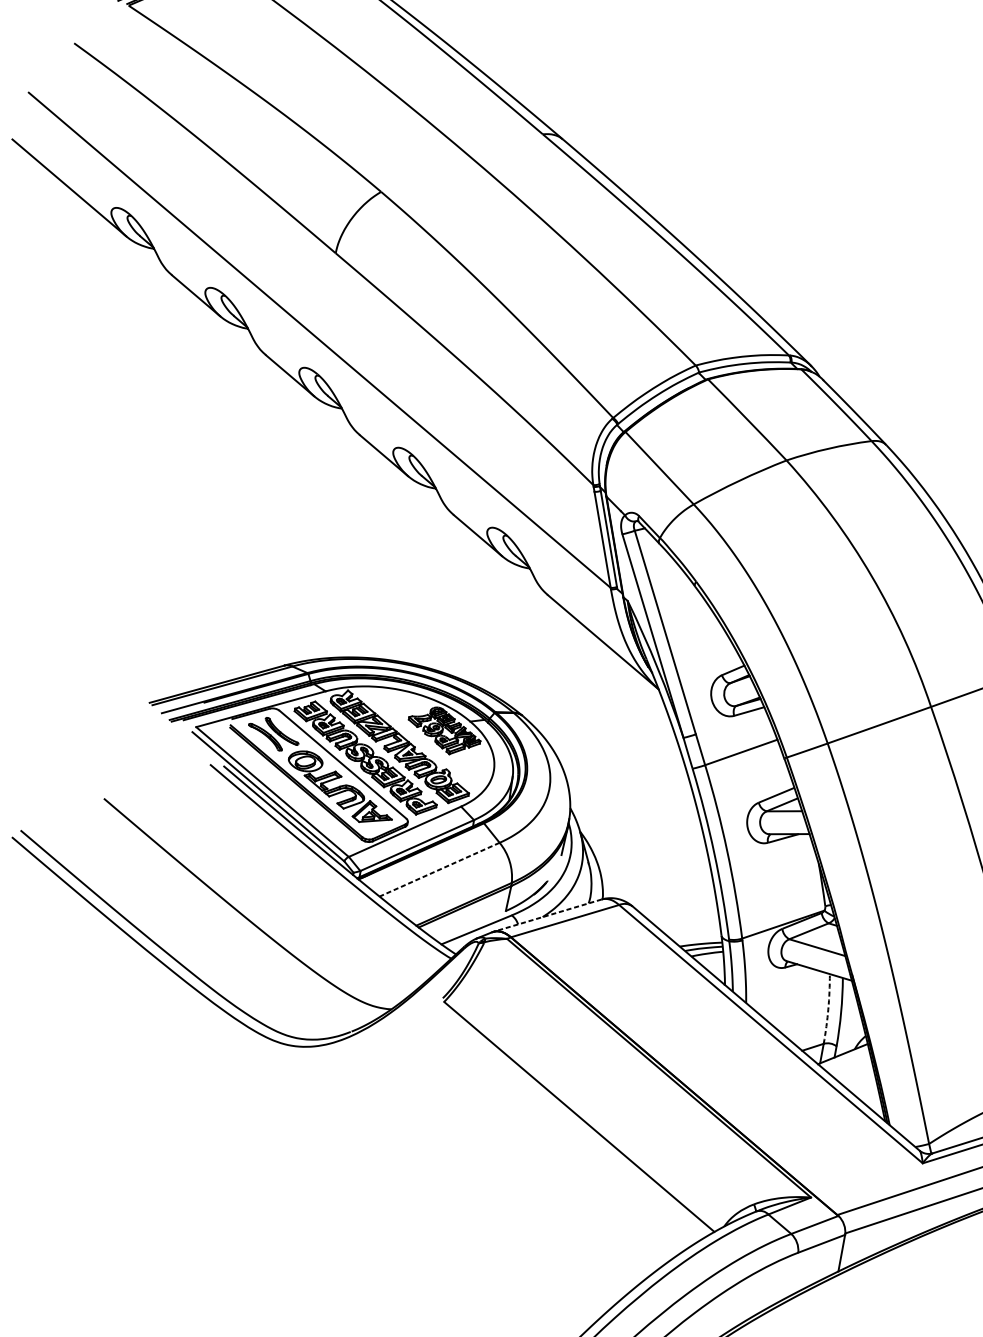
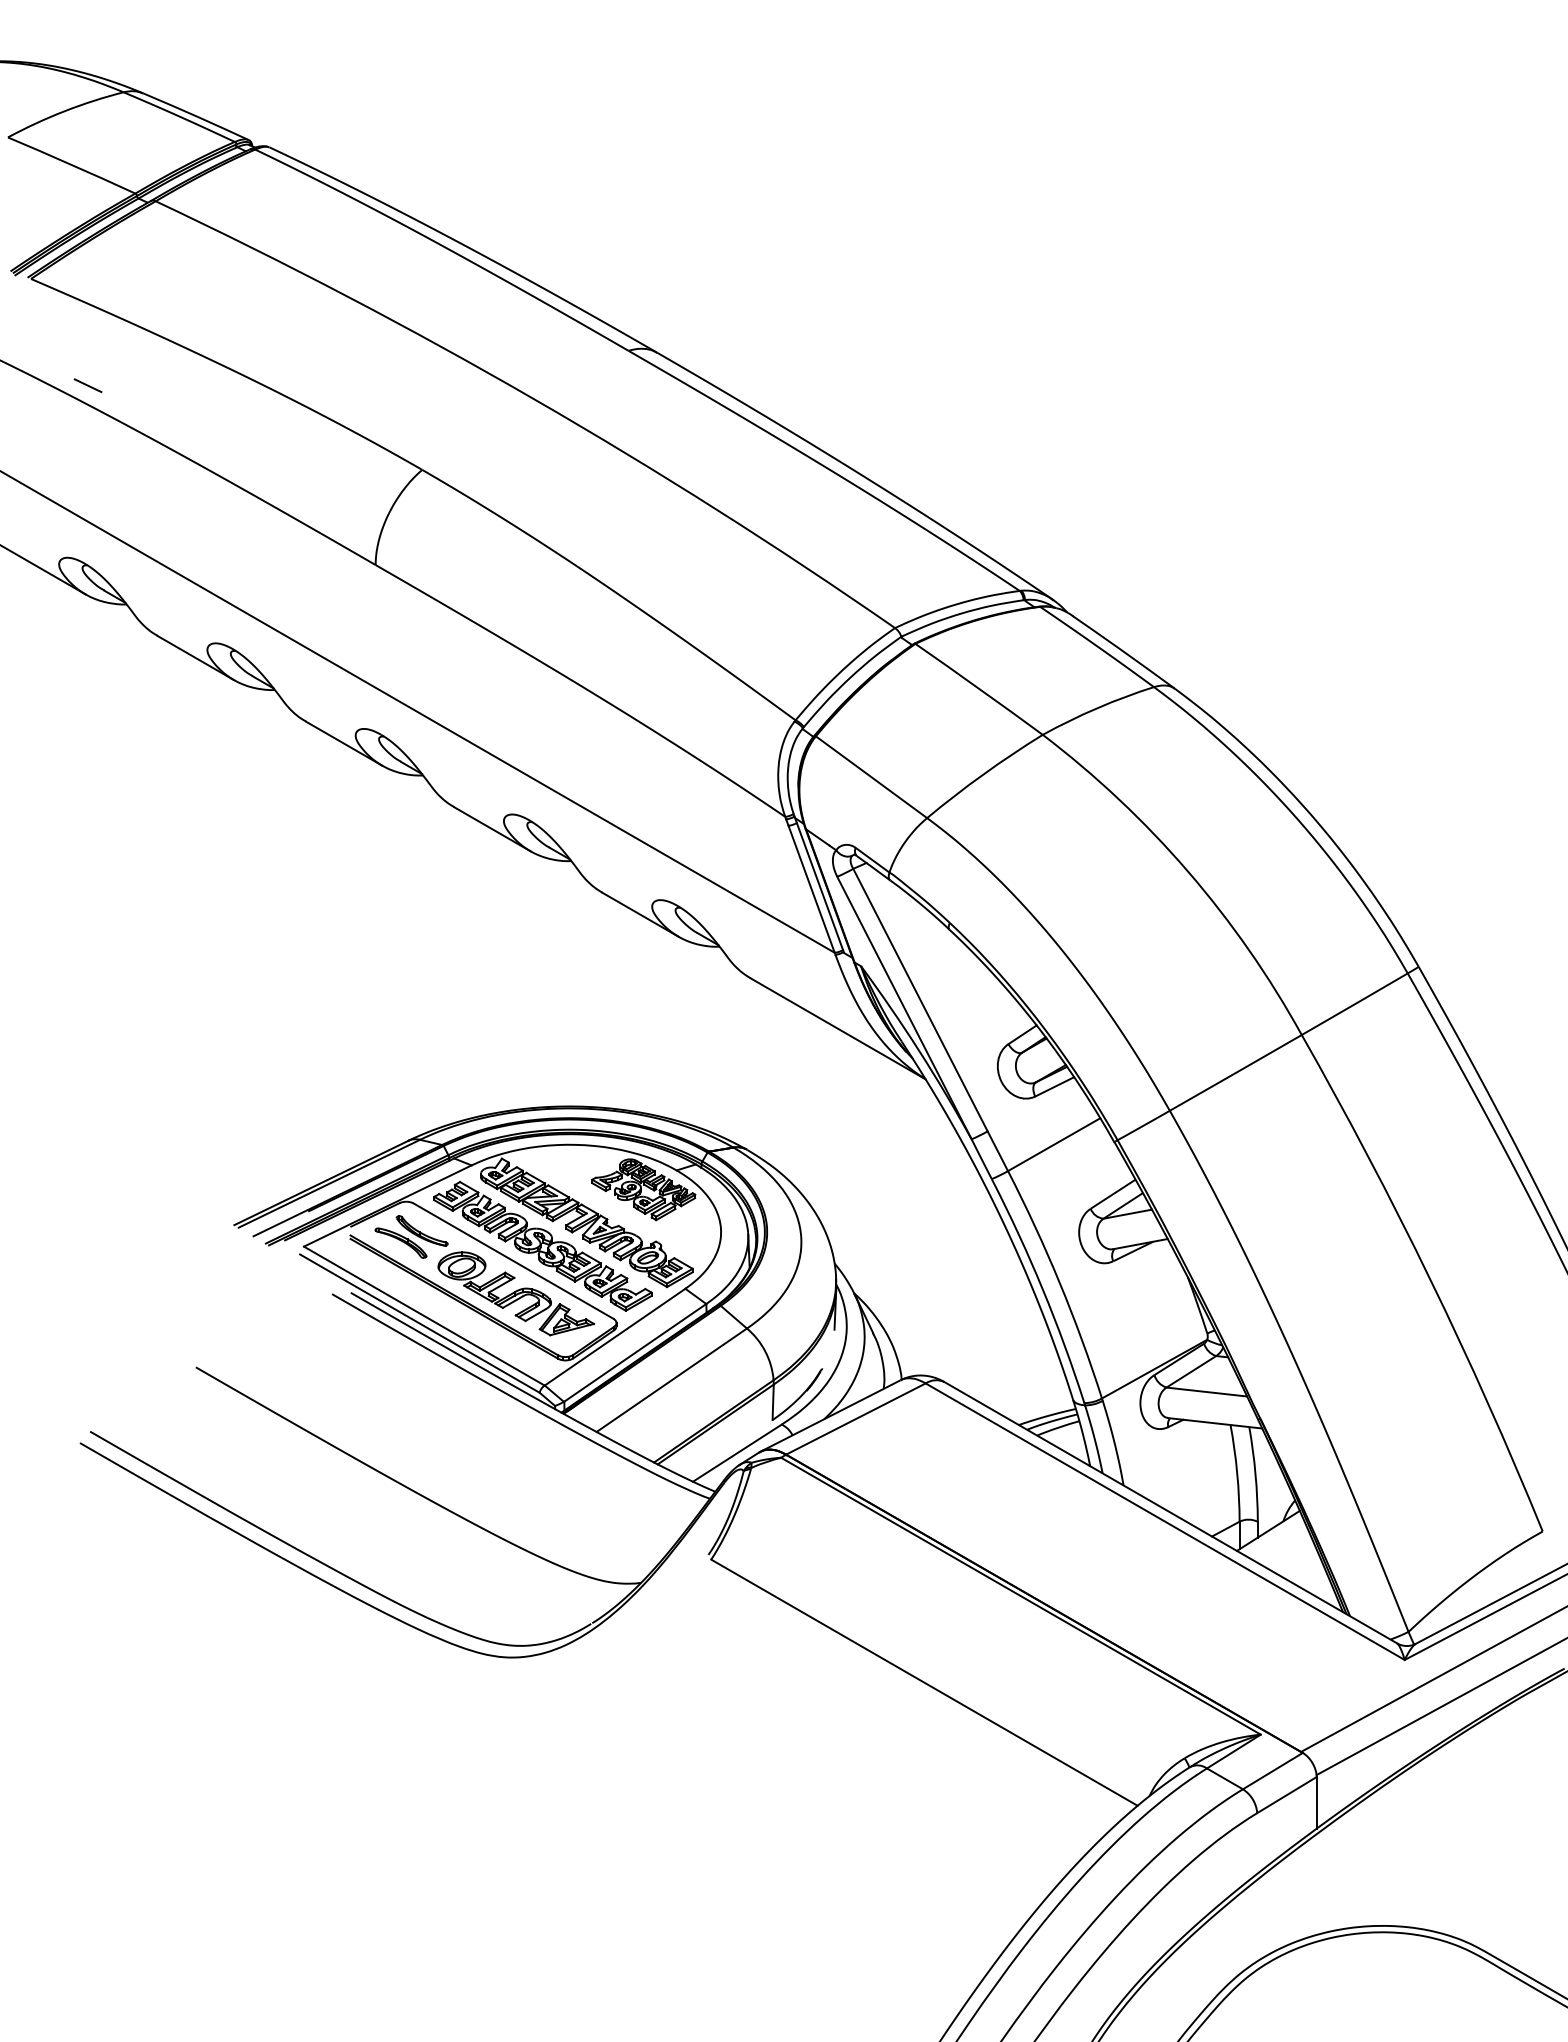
line: (154, 88) -> (87, 385), added
line: (439, 869) -> (671, 1380), dashed -> solid
line: (547, 915) -> (830, 1415), dashed -> solid
arc: (828, 1009) -> (1237, 1473), dashed -> solid

